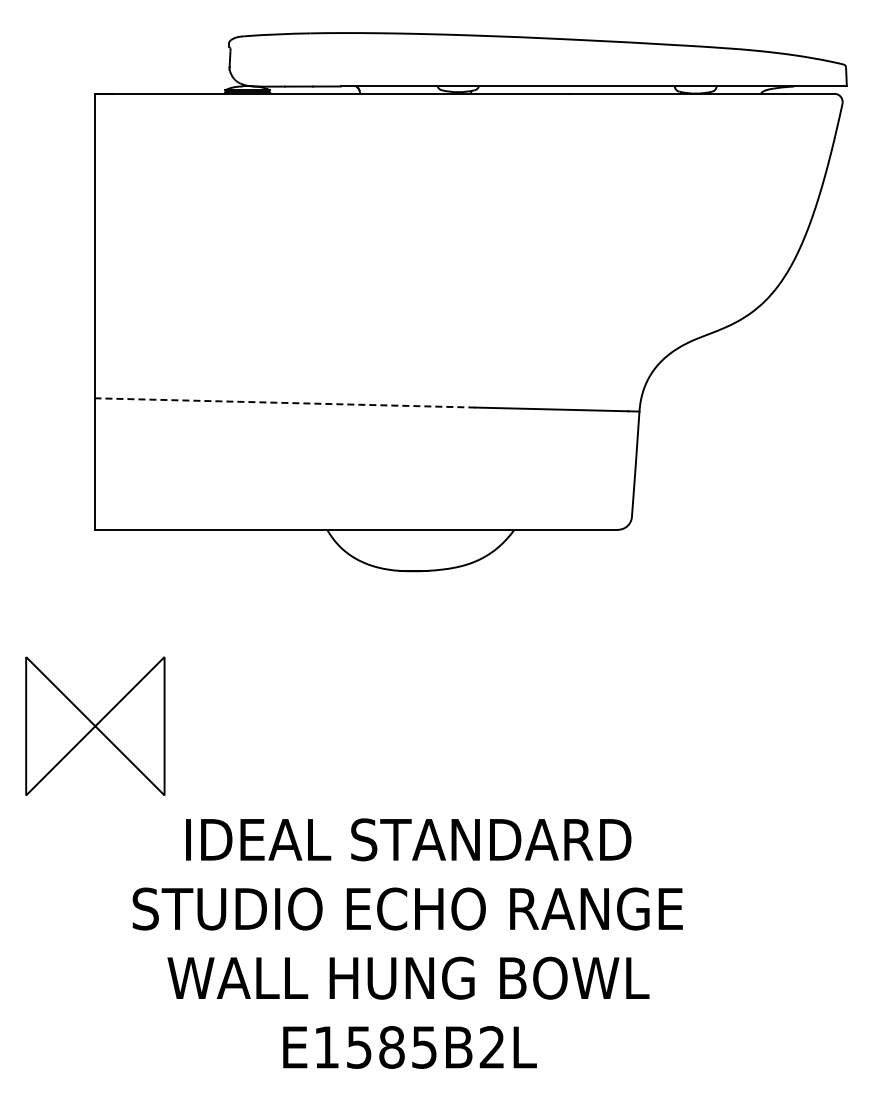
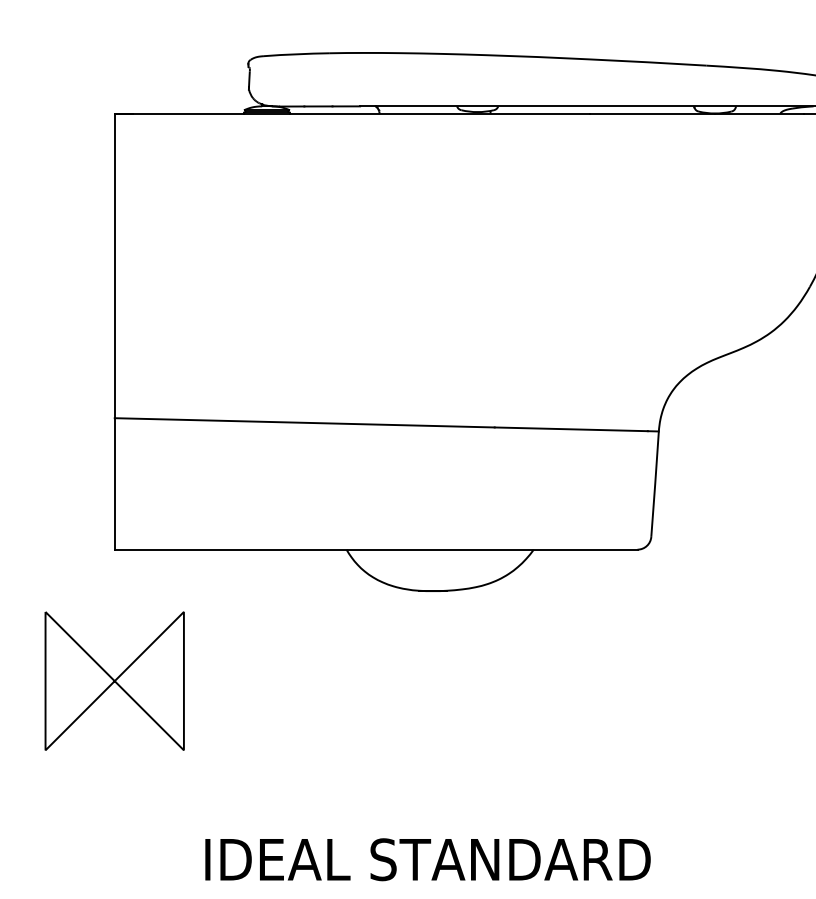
line: (284, 402) -> (303, 422), dashed -> solid
part: (95, 725) -> (114, 680), moved

